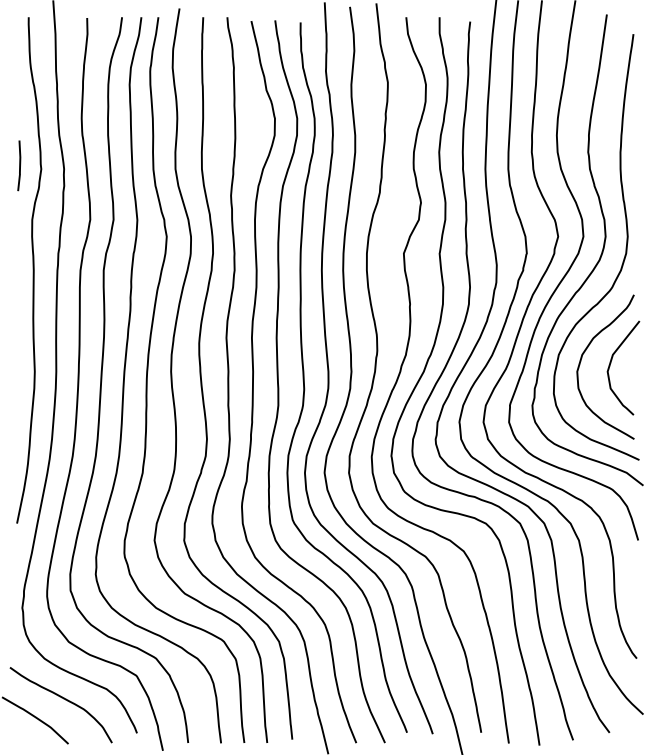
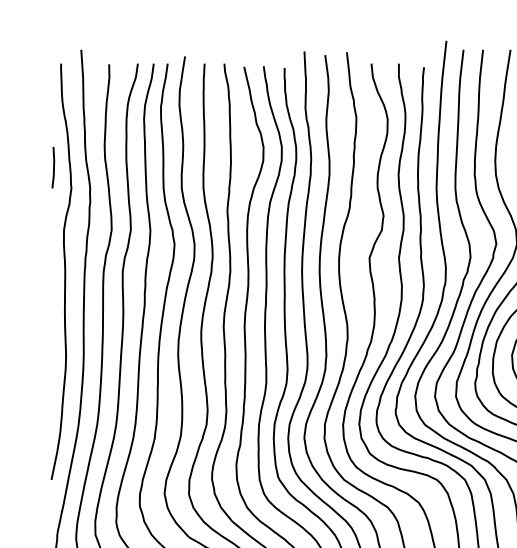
line: (19, 165) -> (53, 167), moved

